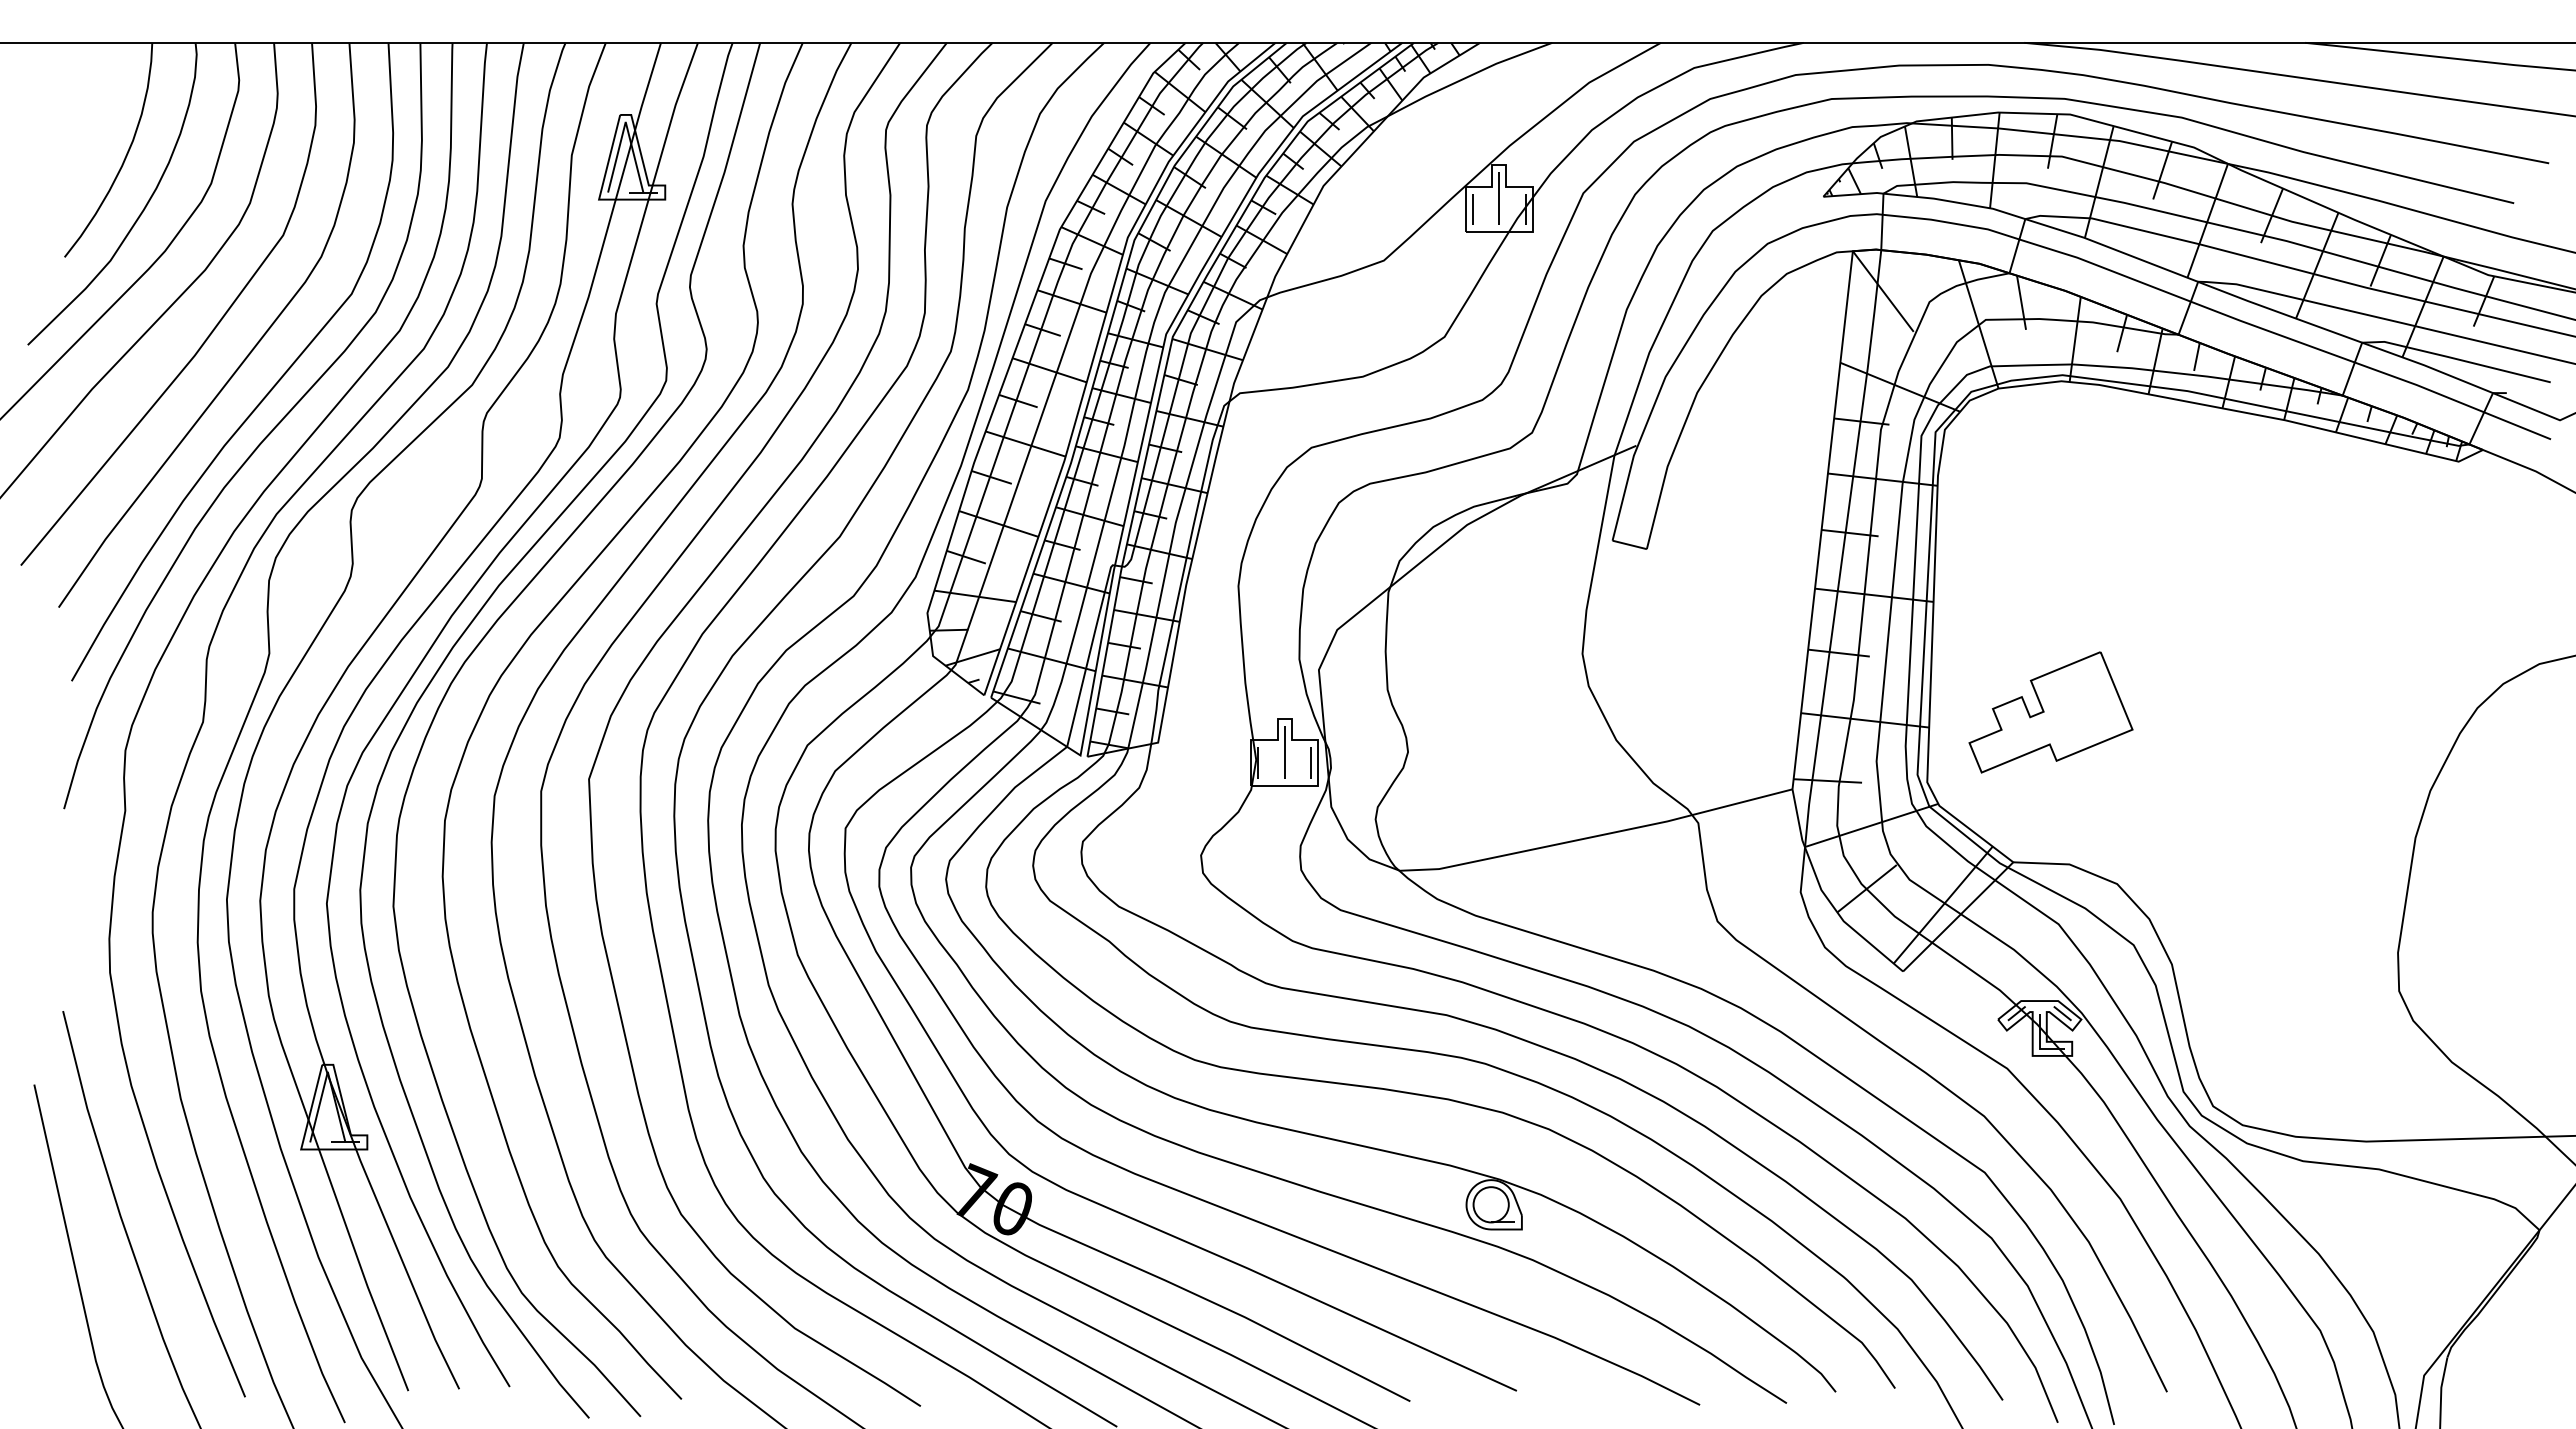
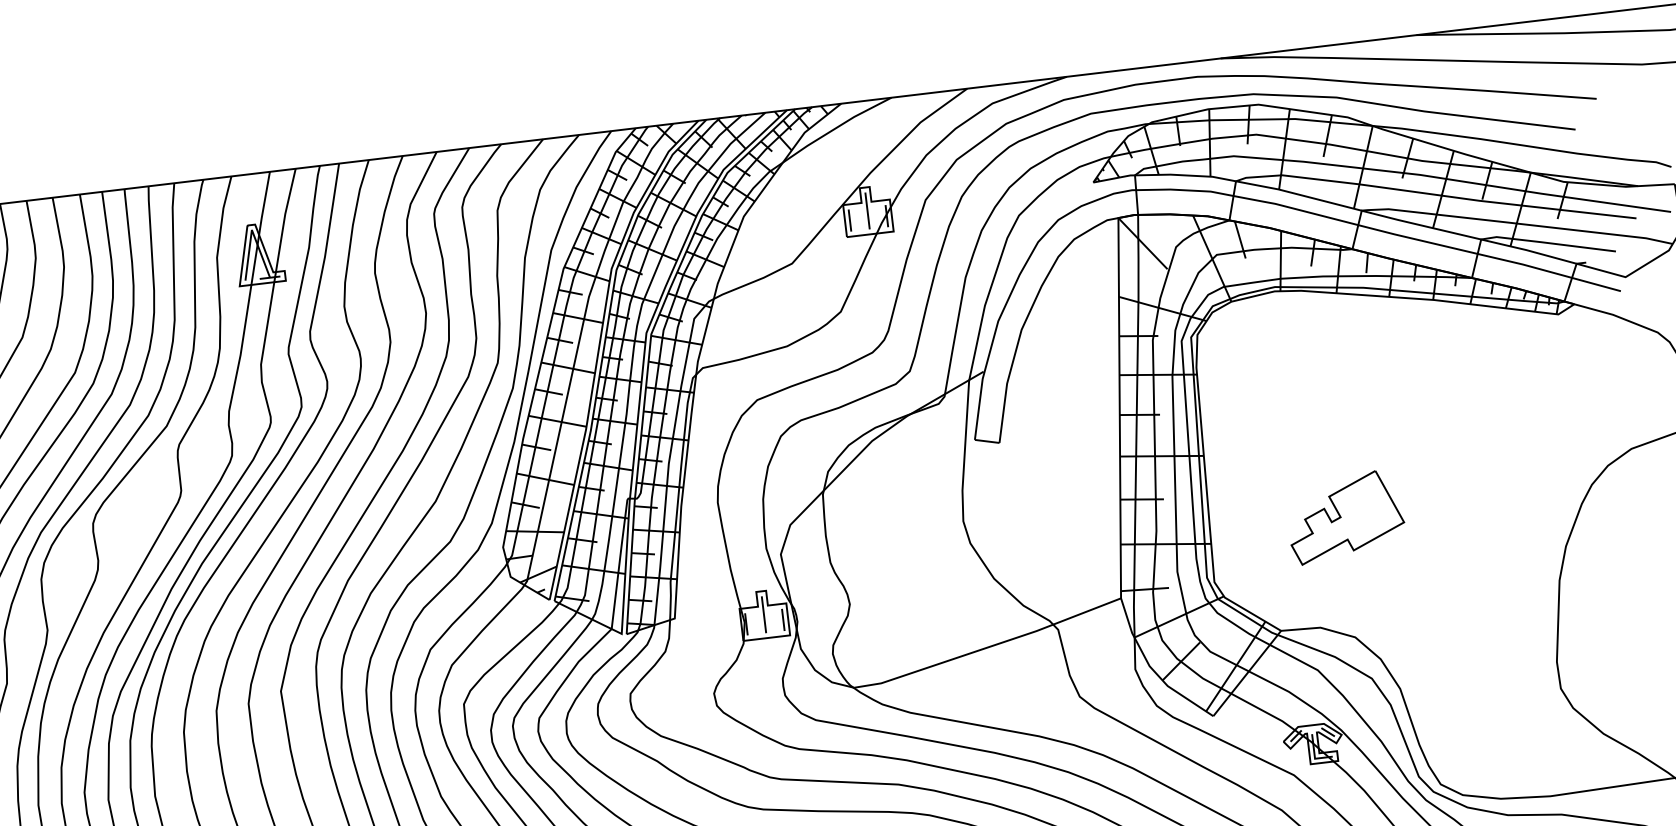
part: (2050, 712) -> (1345, 517), moved

